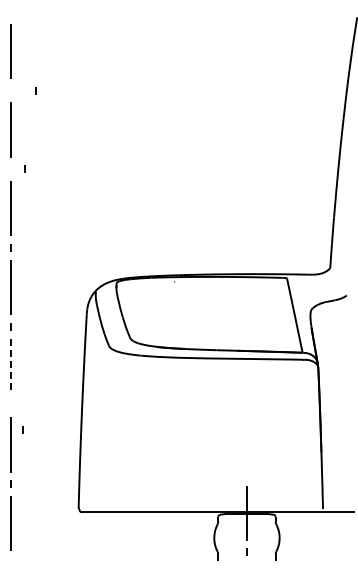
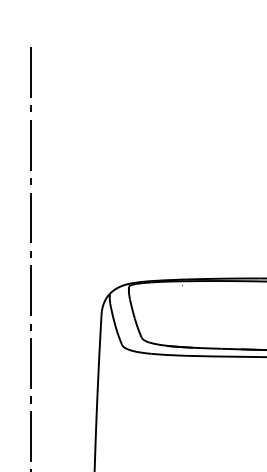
line: (35, 90) -> (30, 108), moved
line: (24, 168) -> (30, 180), moved
line: (10, 366) -> (30, 363), dashed -> solid
line: (22, 429) -> (30, 399), moved

